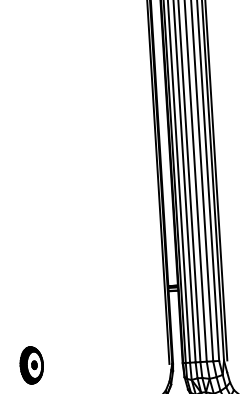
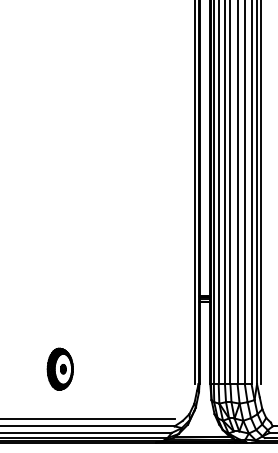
part: (31, 364) -> (59, 368), moved

